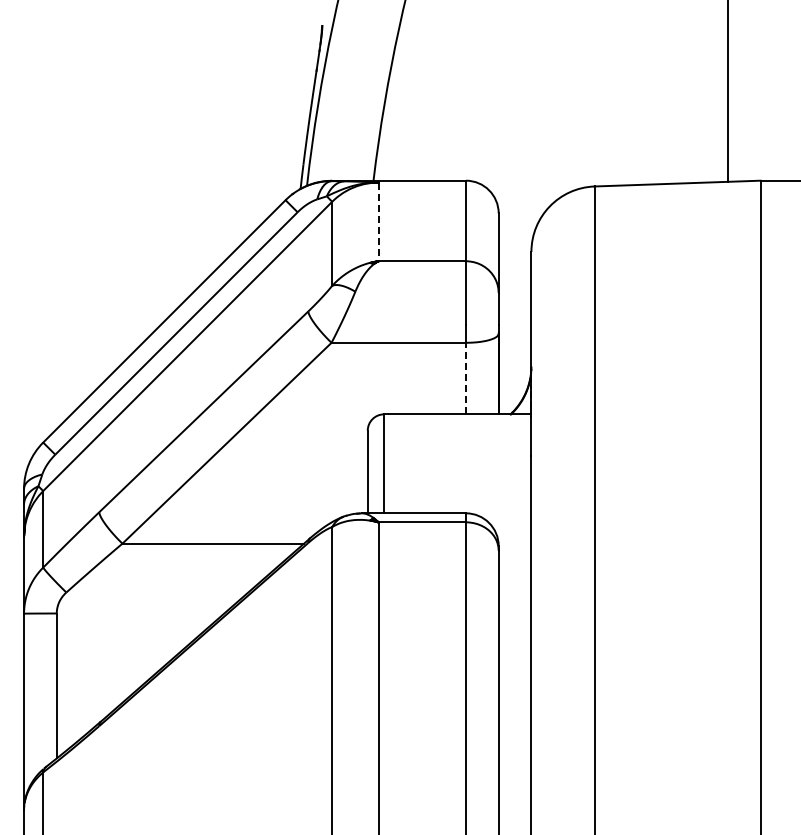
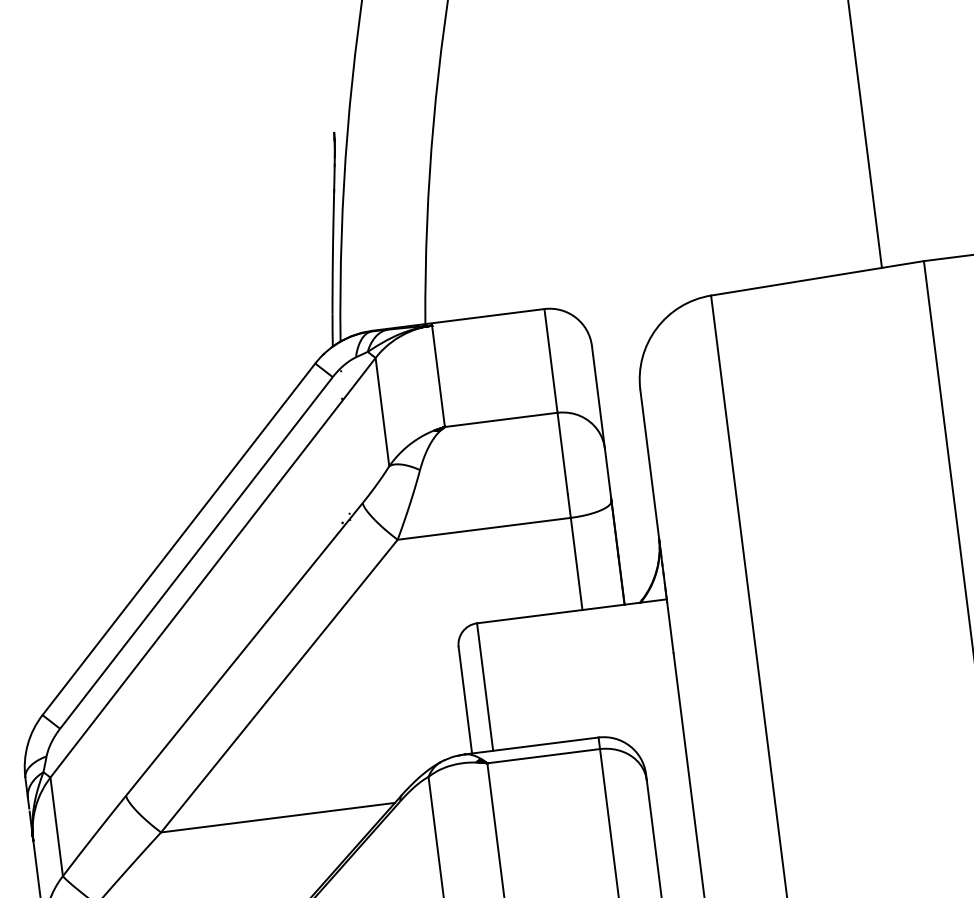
line: (378, 222) -> (438, 377), dashed -> solid
line: (465, 378) -> (576, 563), dashed -> solid

